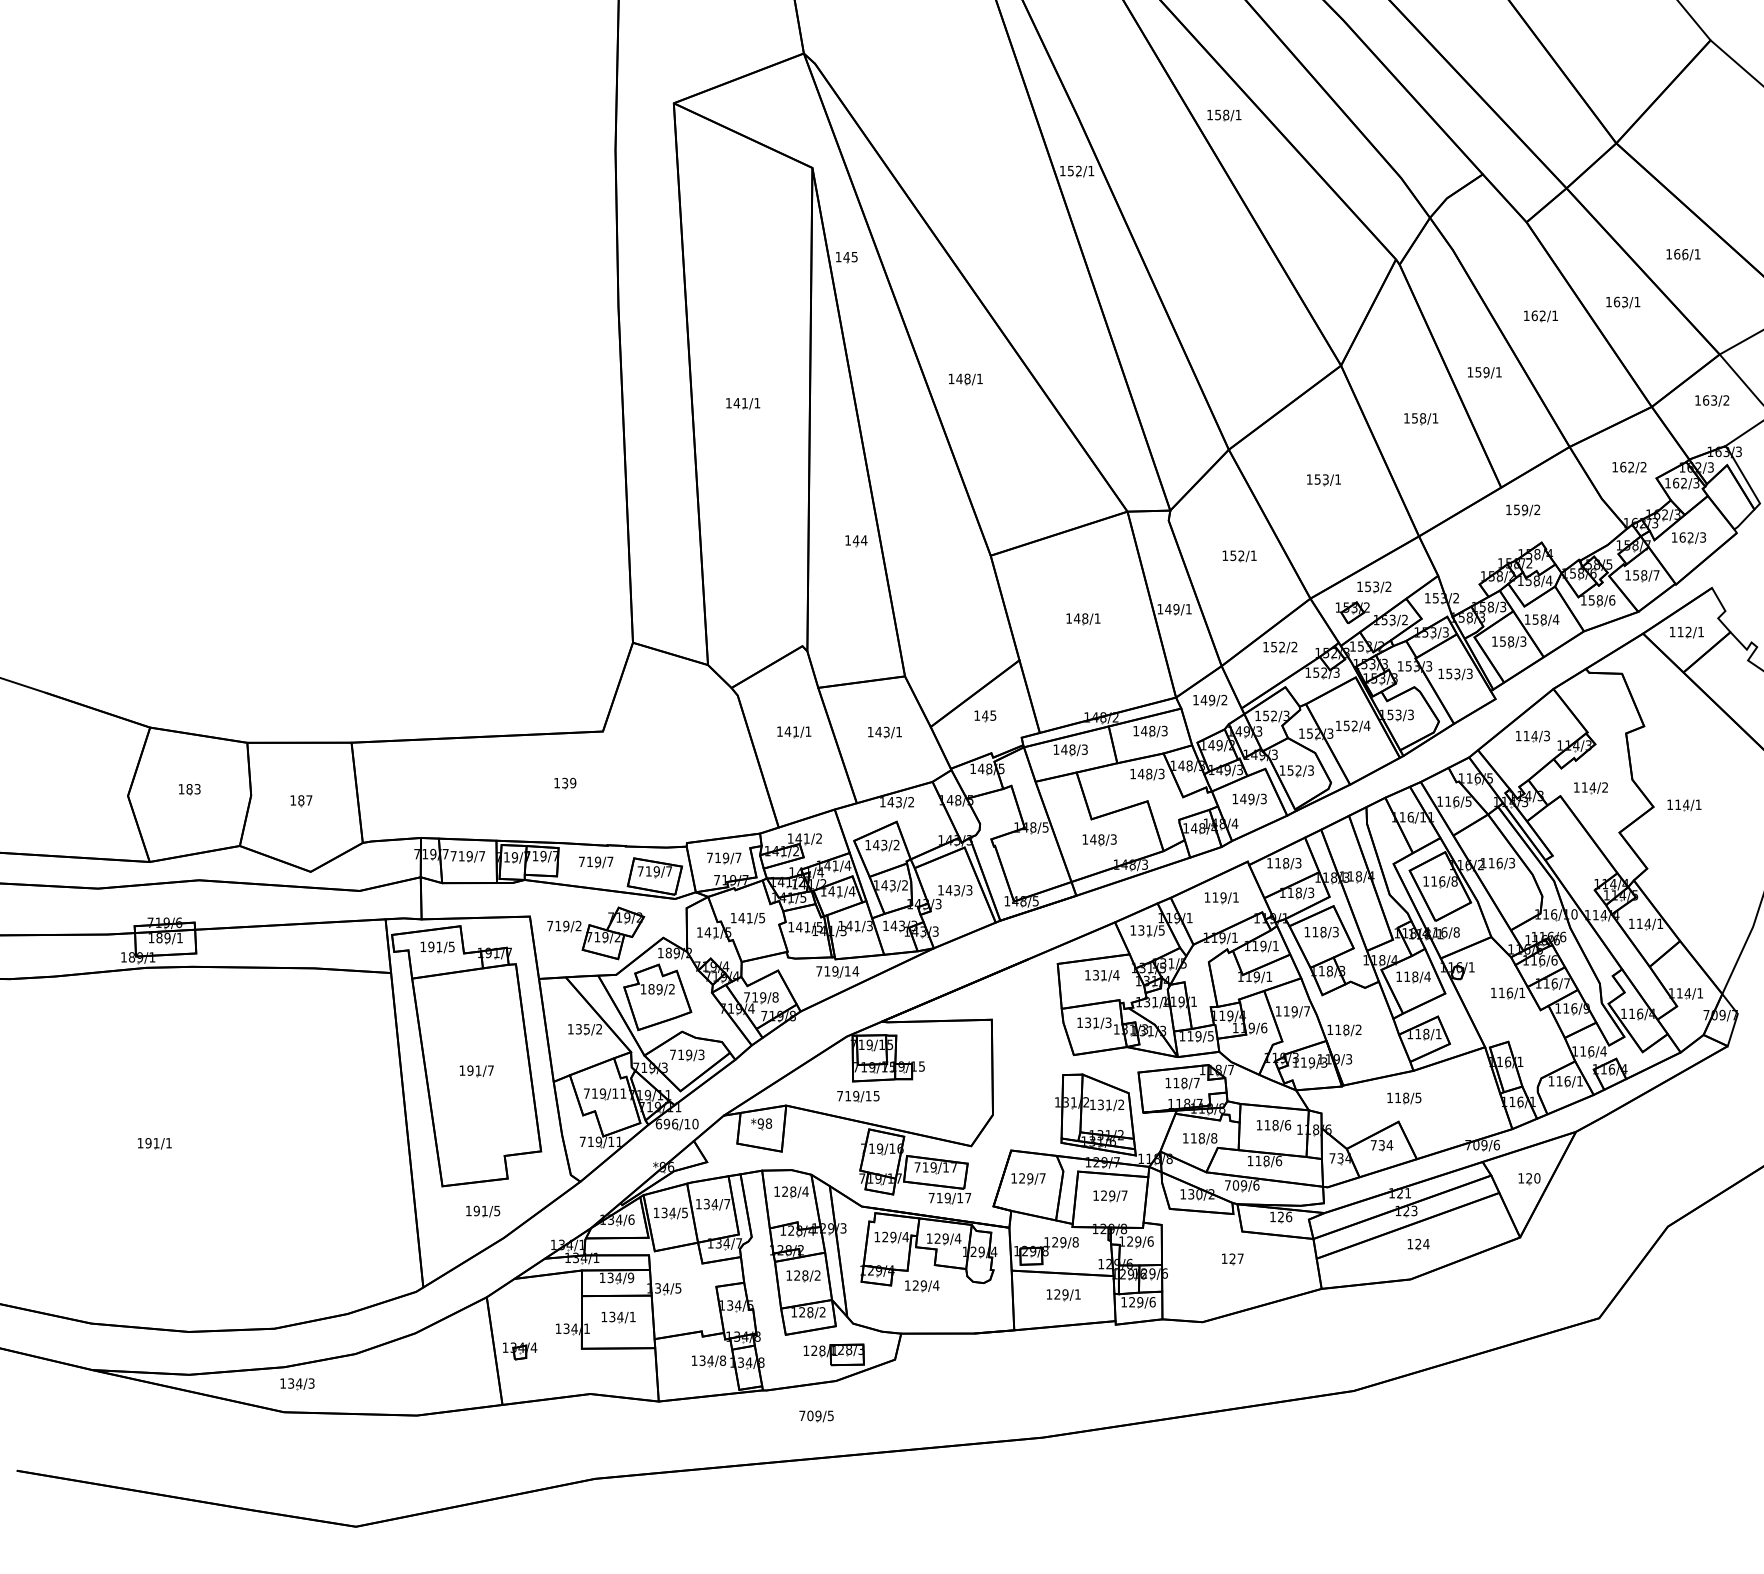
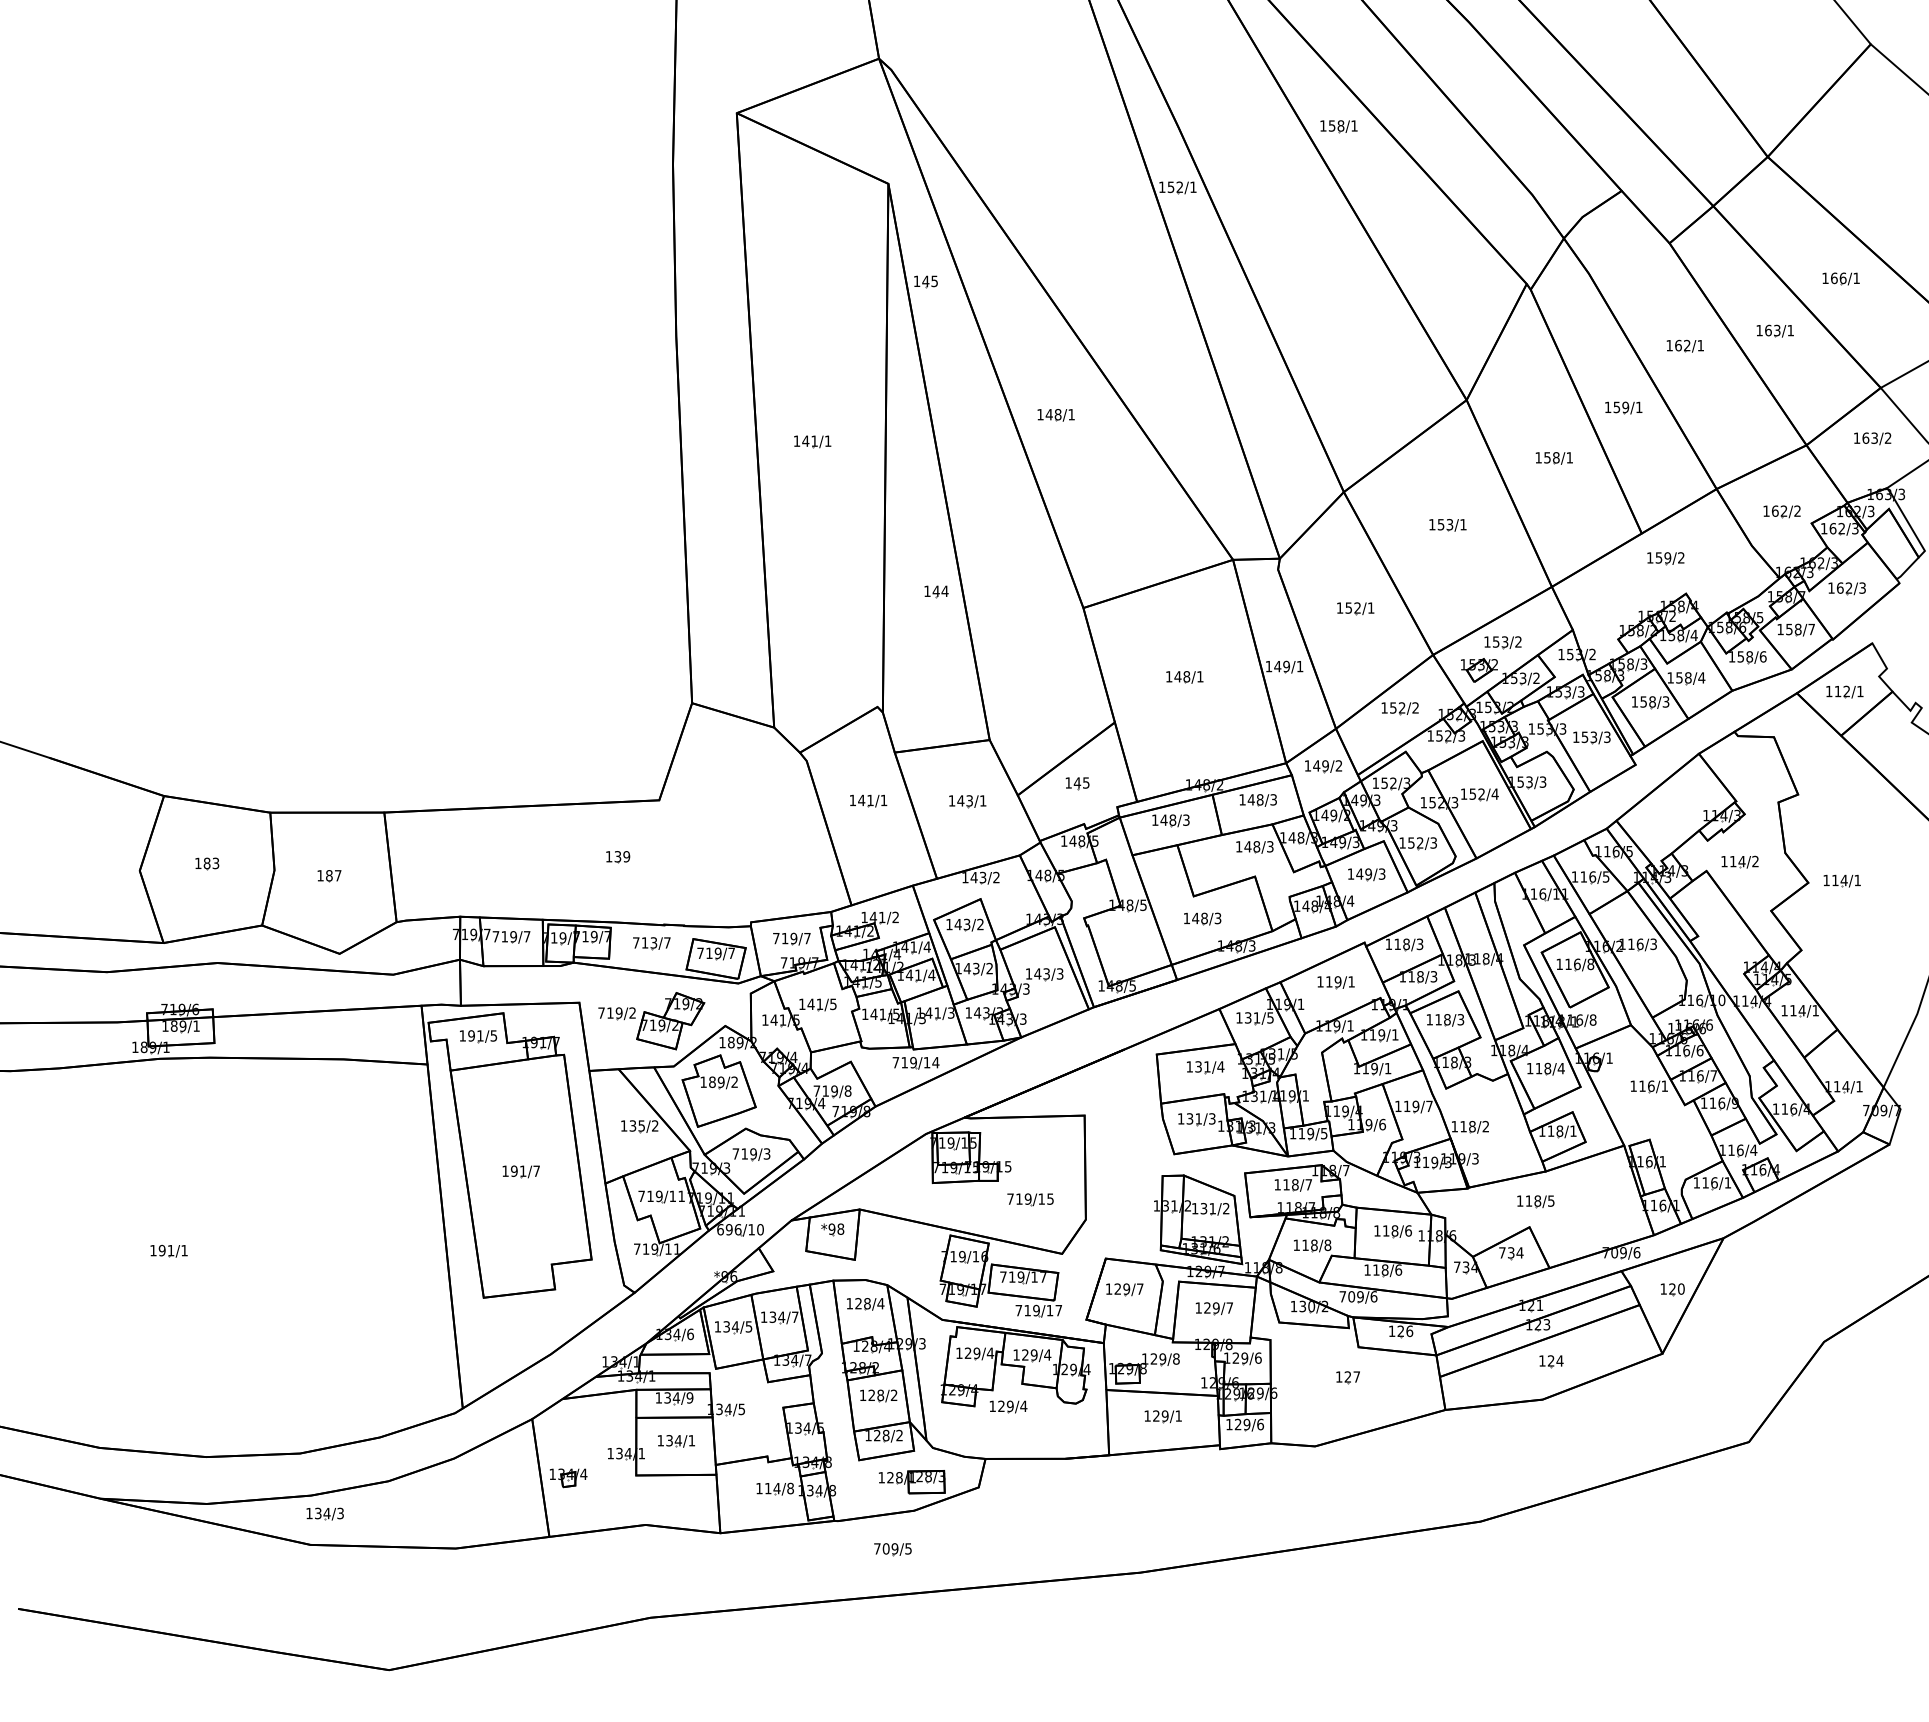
part: (1532, 736) -> (1676, 805), removed
text: (598, 861) -> (654, 942), 719/7 -> 713/7
part: (858, 1096) -> (1030, 1199), moved
part: (483, 1211) -> (528, 1325), removed
text: (702, 1360) -> (768, 1488), 134/8 -> 114/8

